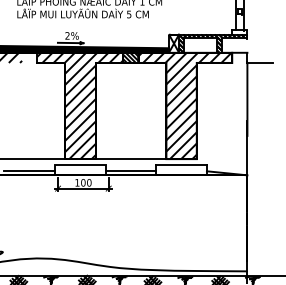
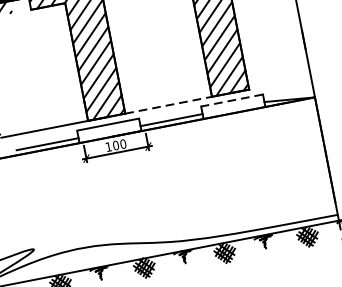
line: (131, 159) -> (169, 105), solid -> dashed
line: (181, 165) -> (231, 101), solid -> dashed

